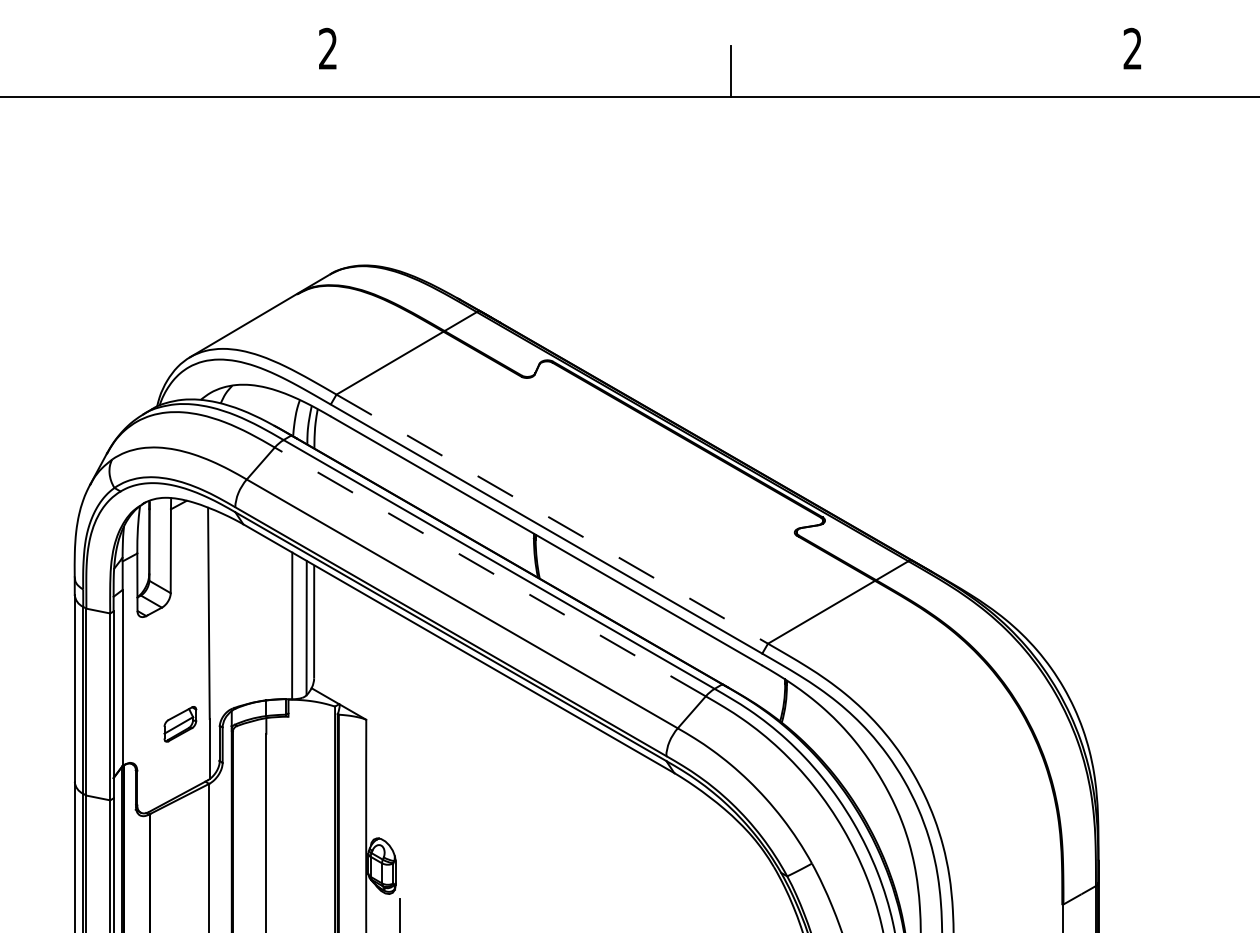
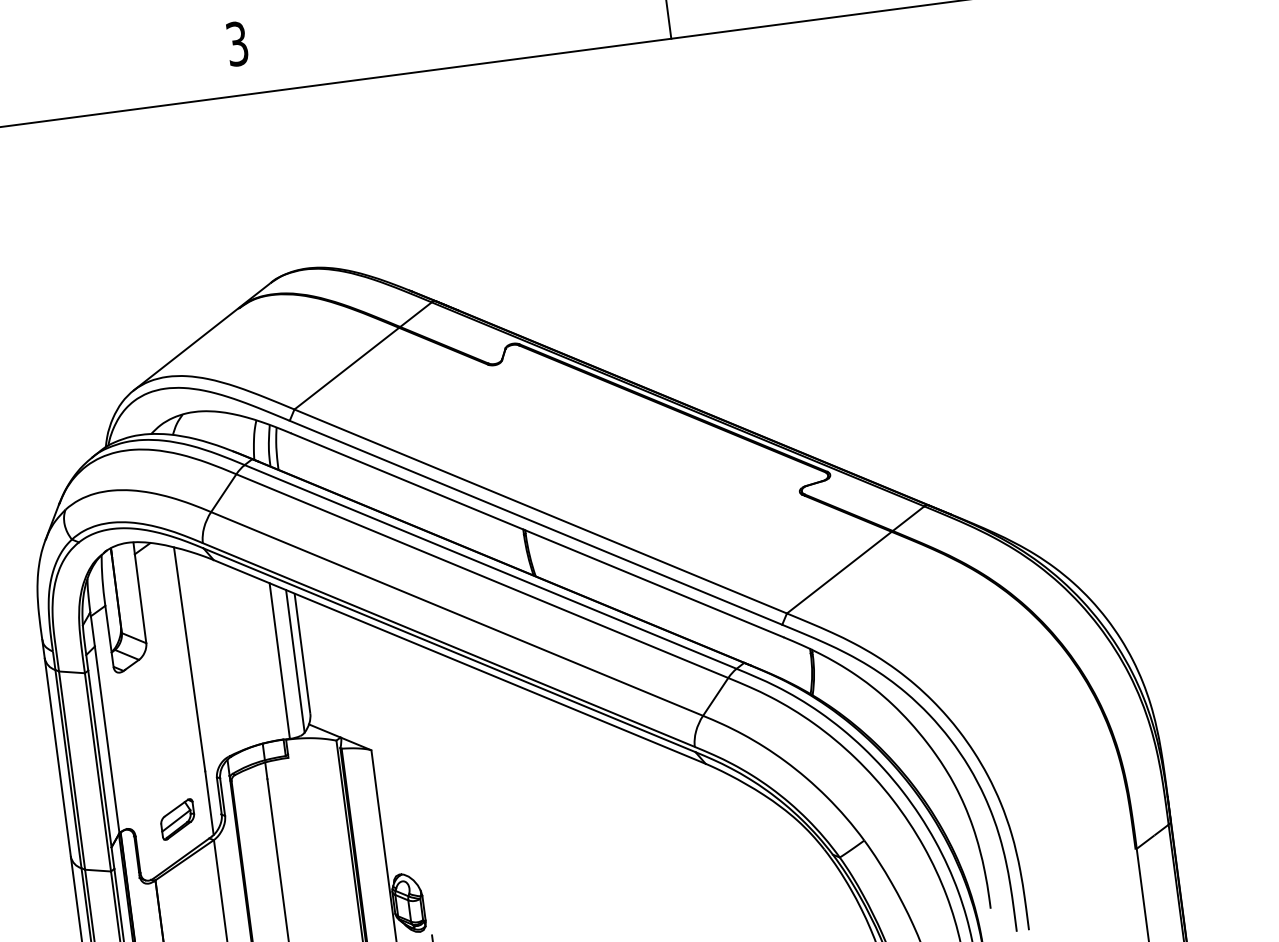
text: (328, 48) -> (237, 43), 2 -> 3
line: (552, 519) -> (540, 511), dashed -> solid
line: (490, 571) -> (482, 575), dashed -> solid
part: (180, 724) -> (177, 819), moved

